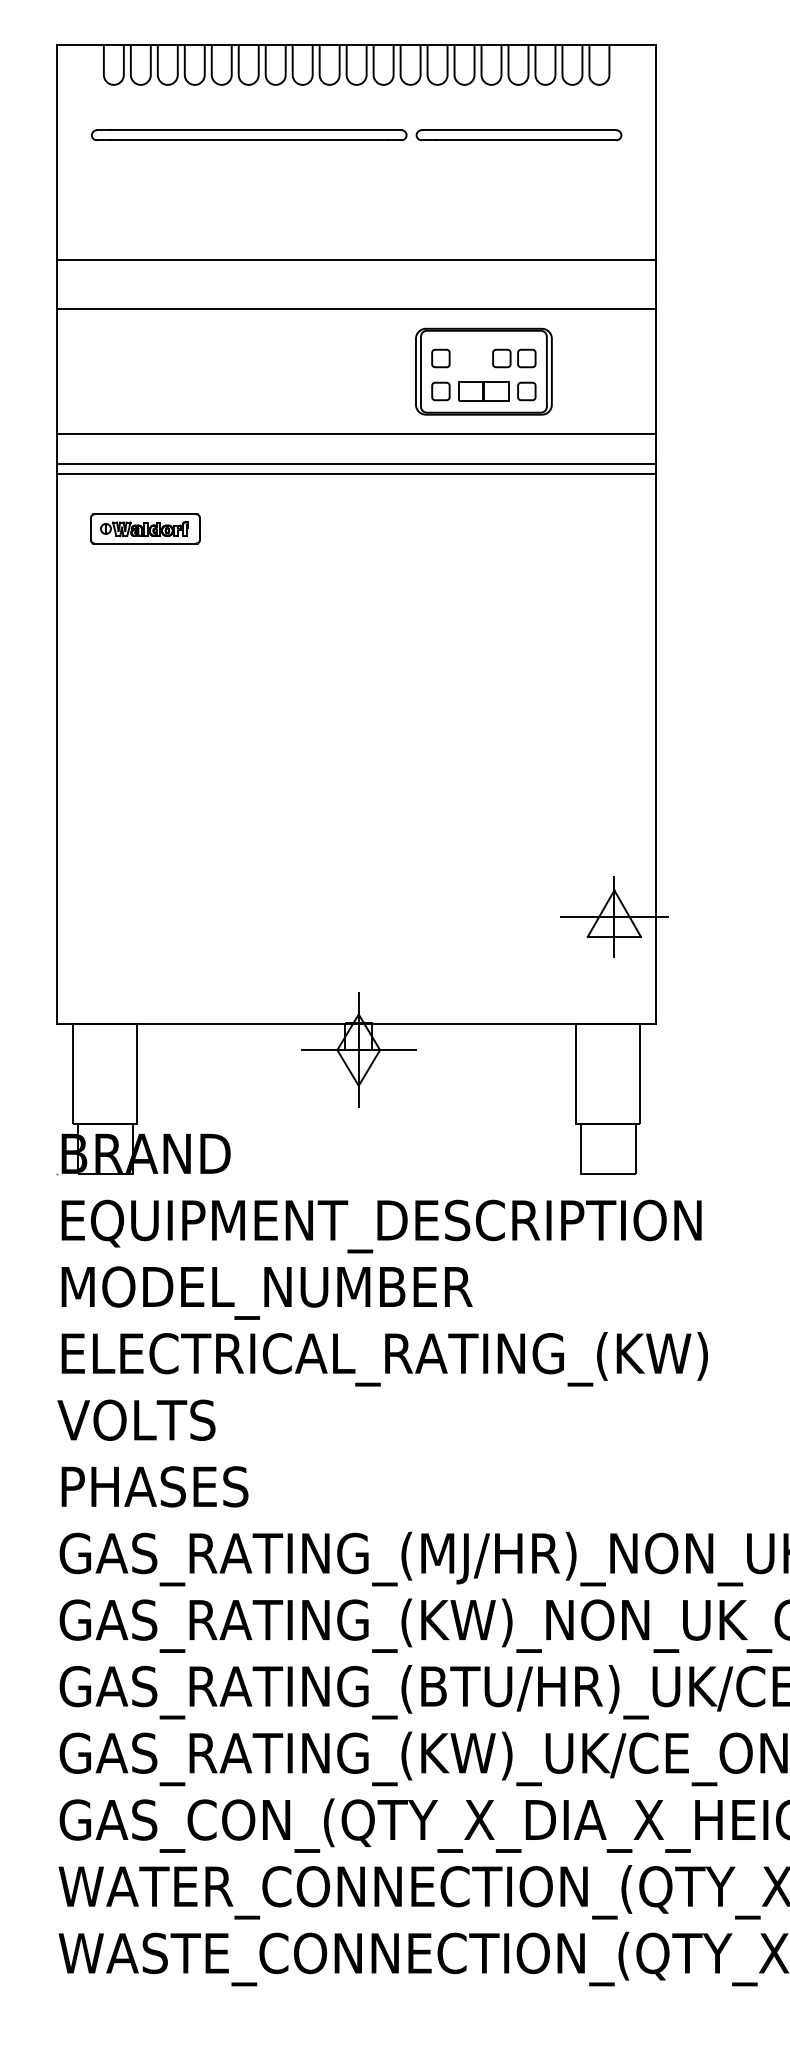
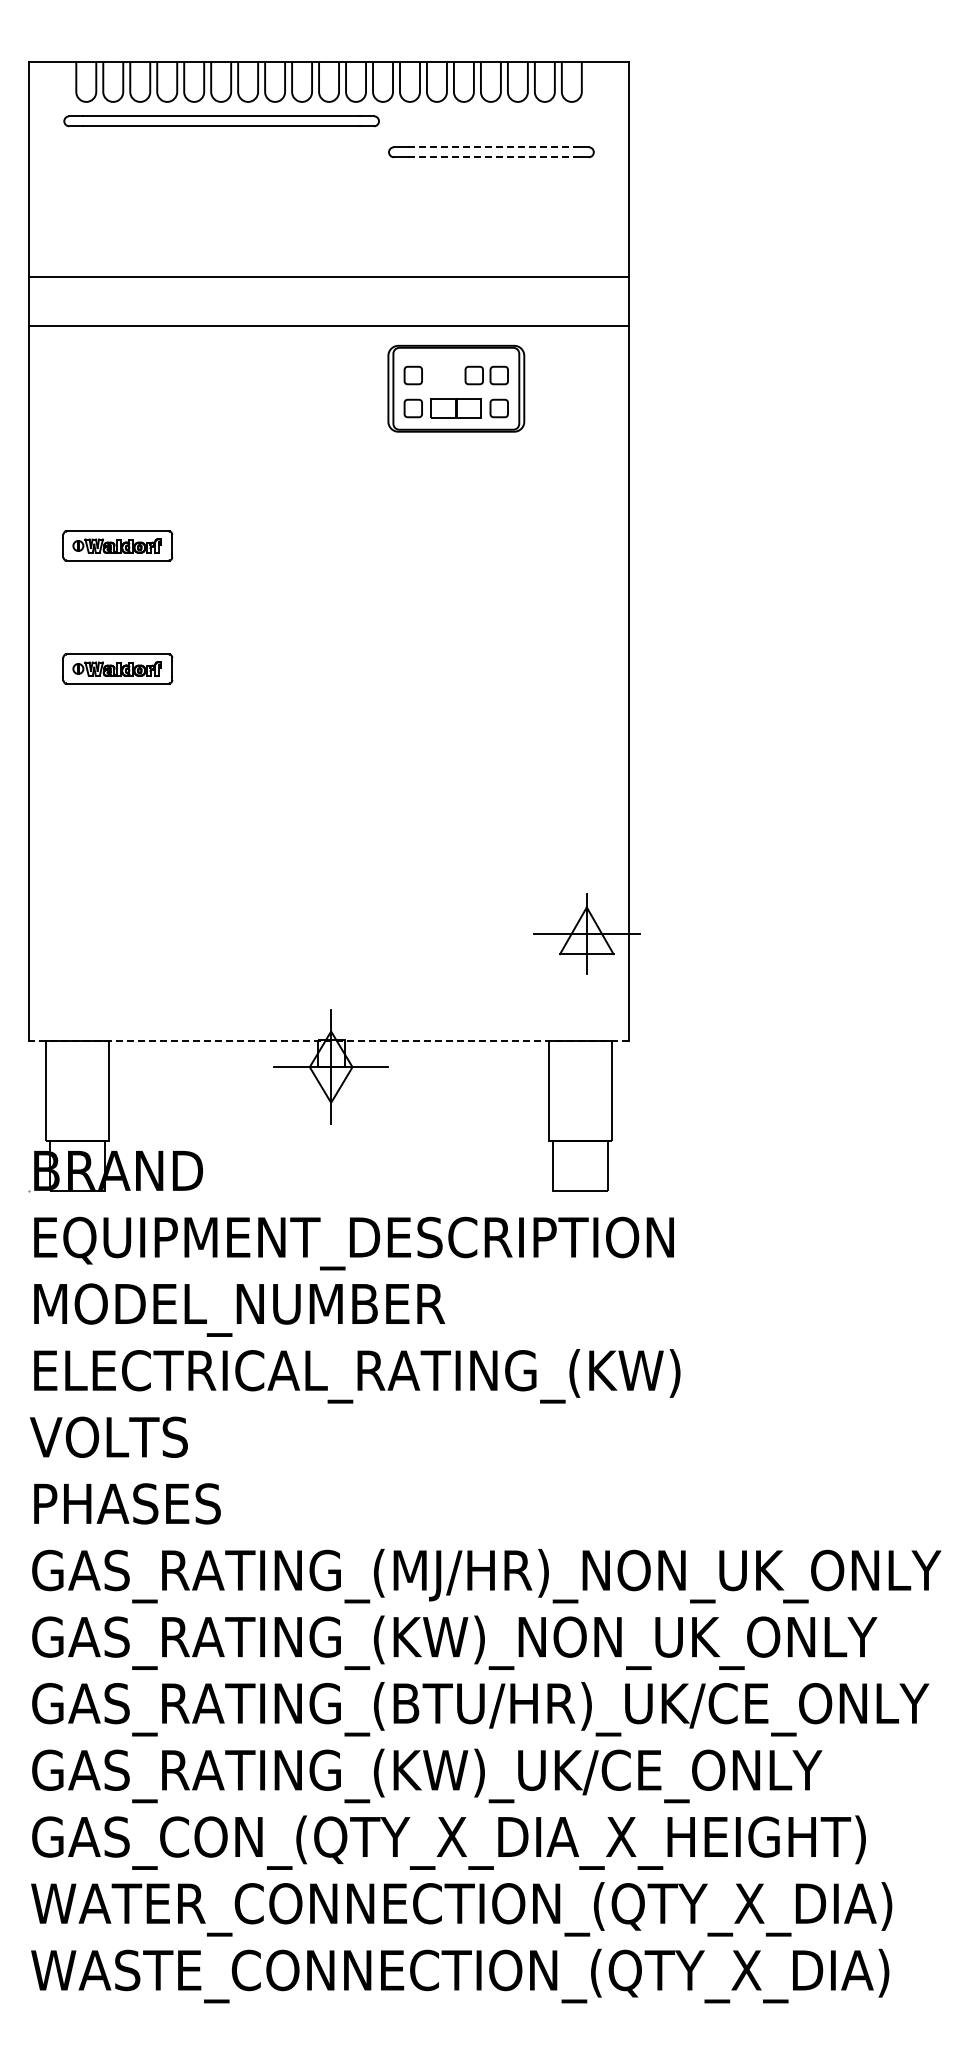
line: (519, 130) -> (491, 147), solid -> dashed
part: (249, 135) -> (221, 121), moved
line: (519, 140) -> (491, 157), solid -> dashed
line: (356, 434) -> (328, 451), removed
line: (356, 464) -> (328, 481), removed
line: (356, 473) -> (328, 490), removed
part: (145, 651) -> (117, 668), added
line: (357, 1023) -> (329, 1040), solid -> dashed

